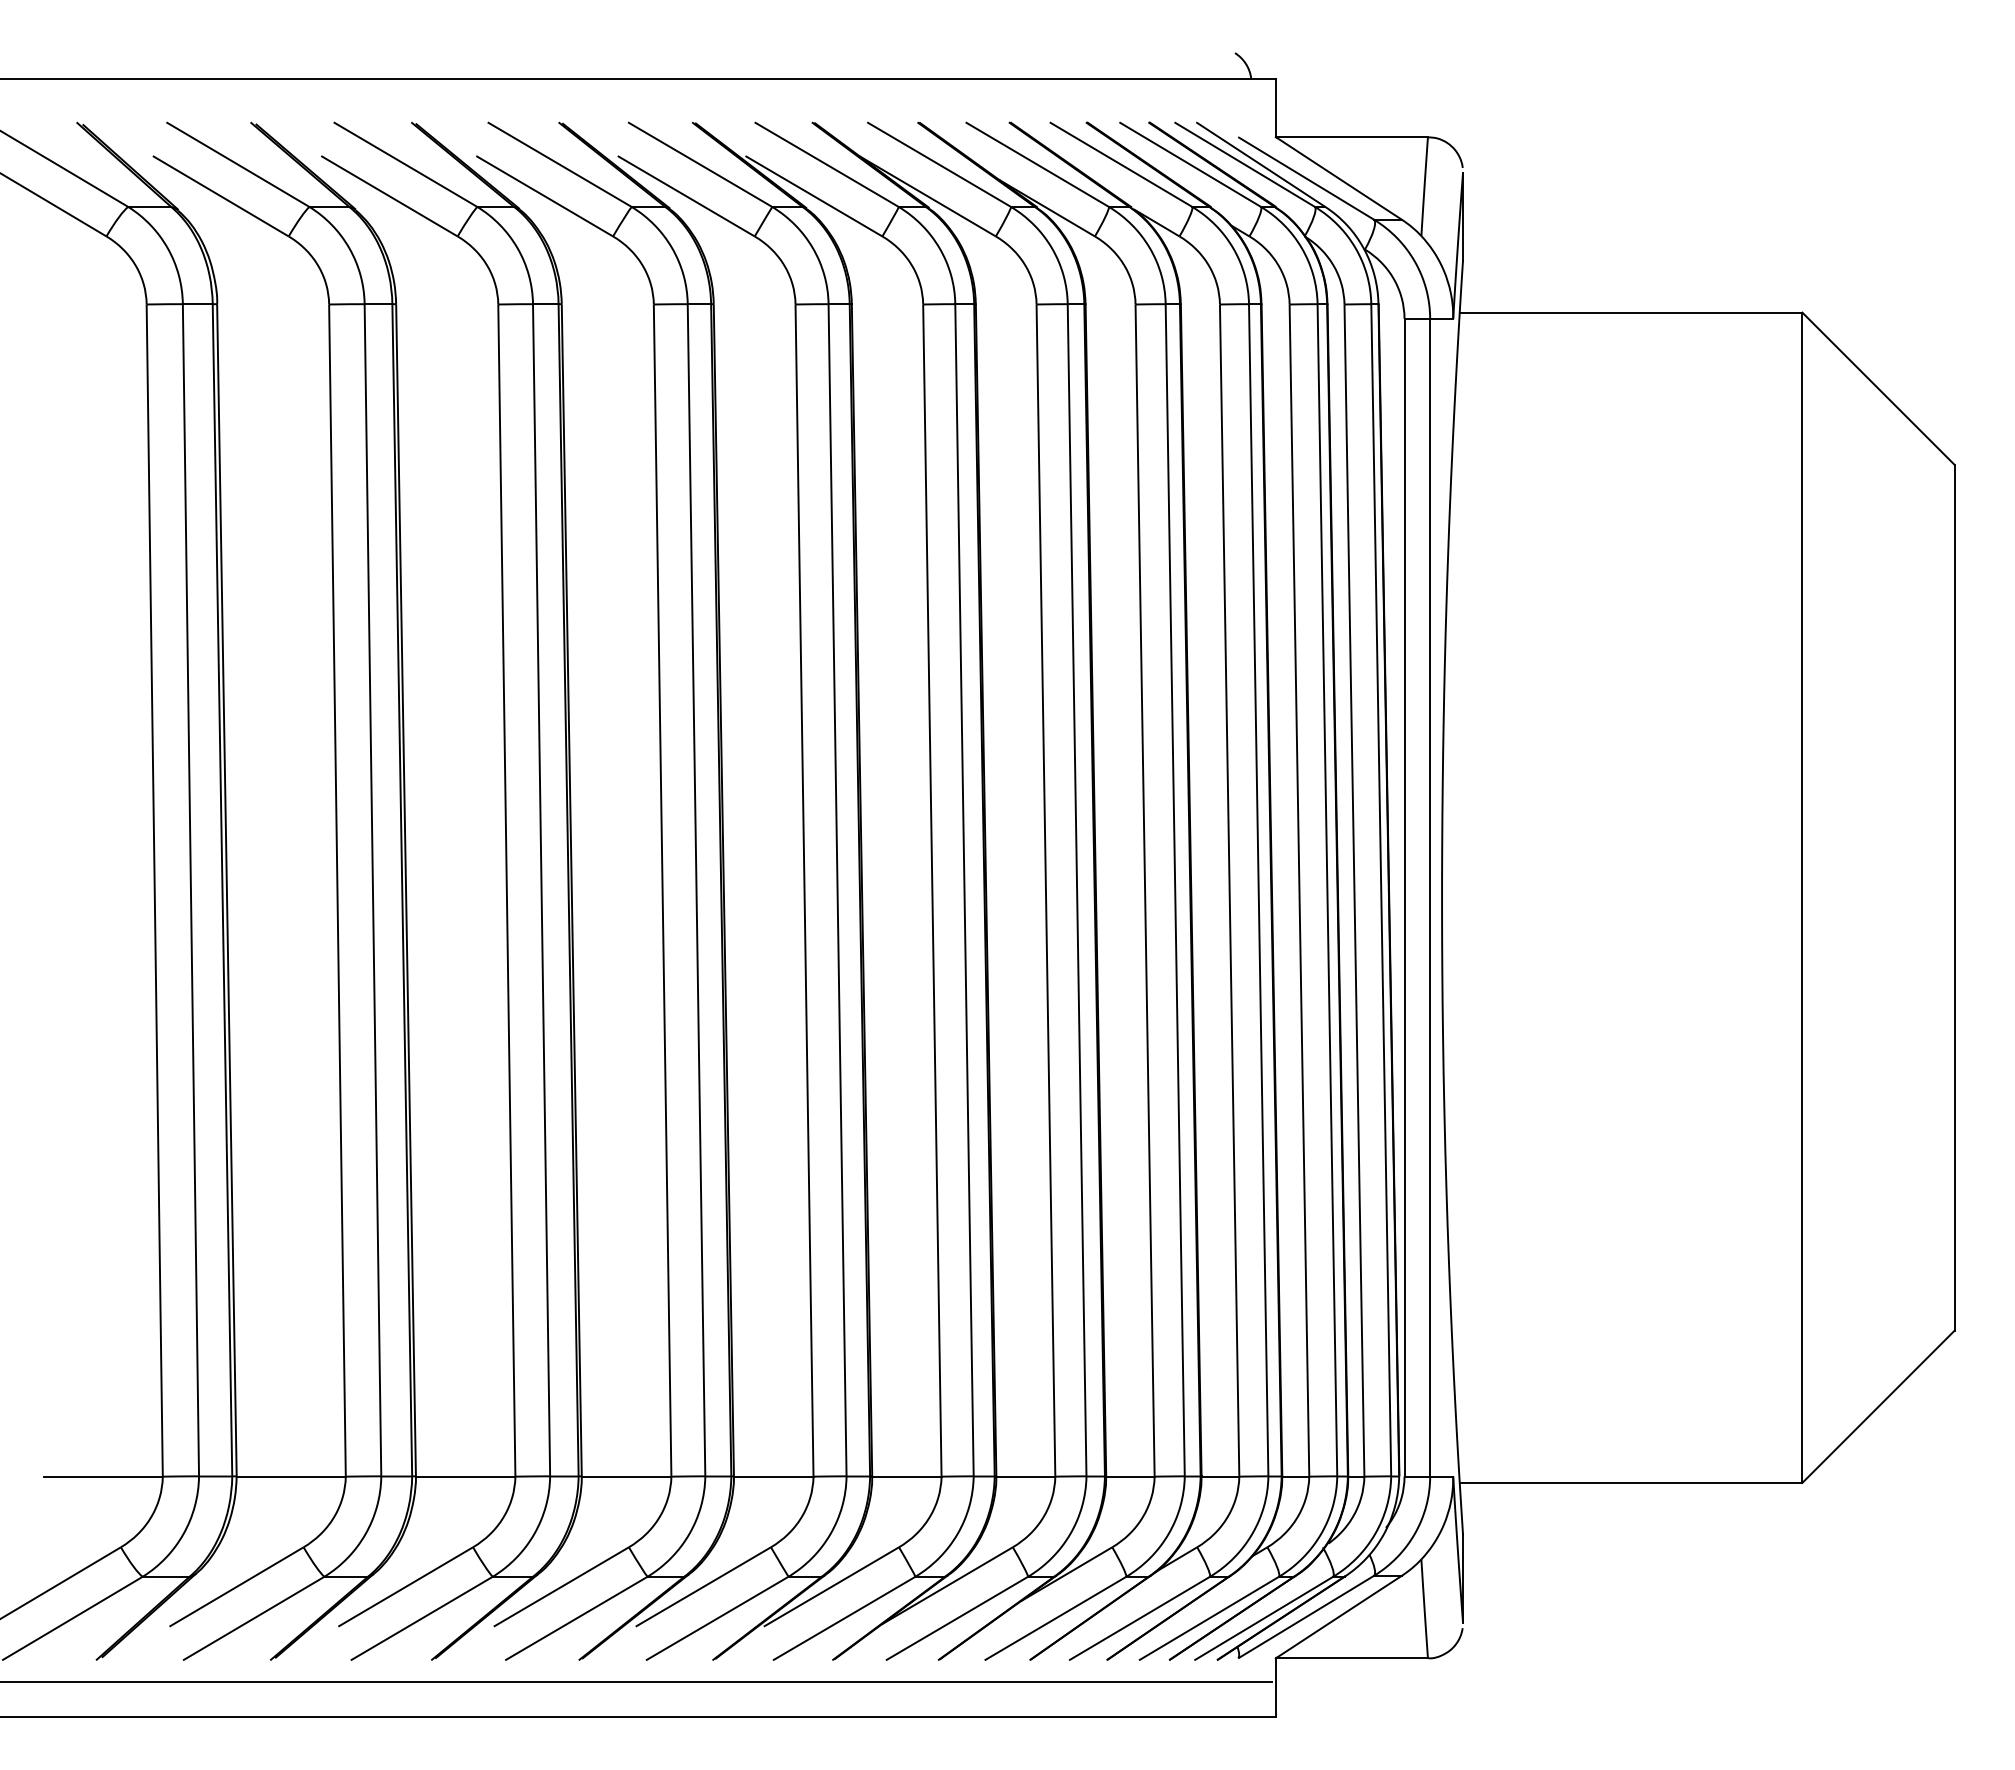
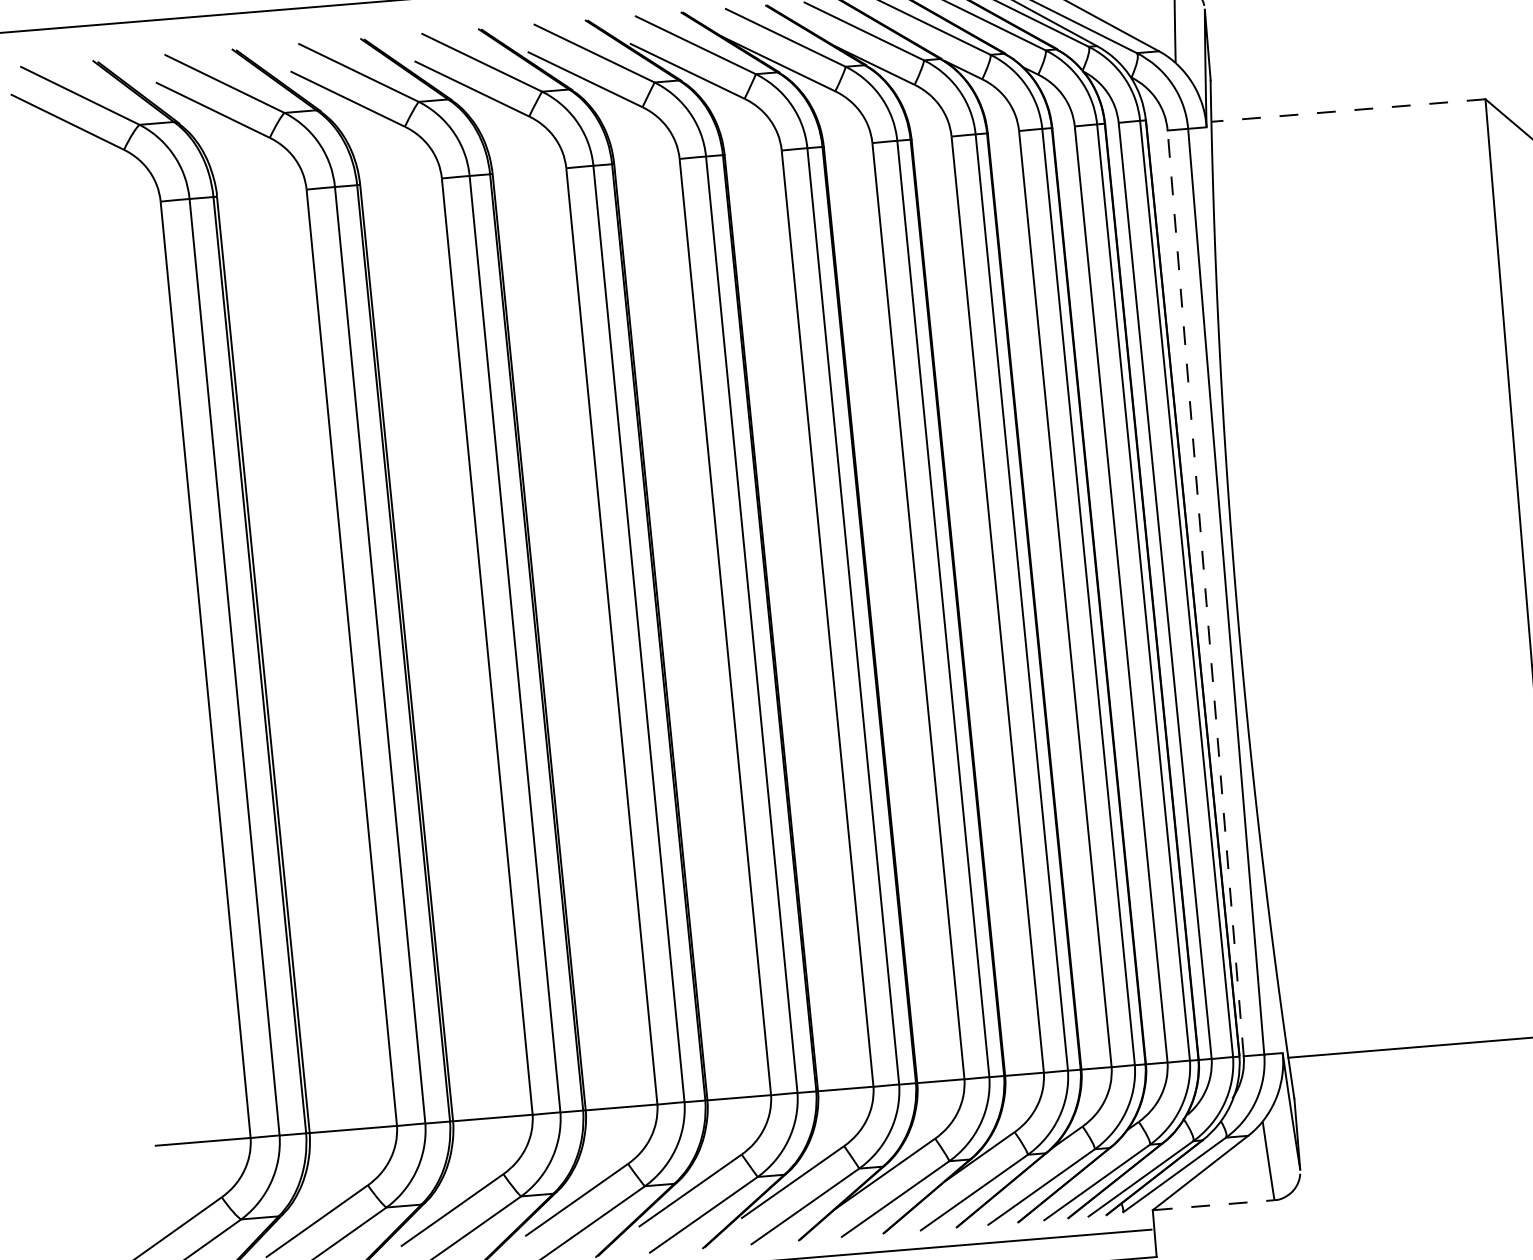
line: (1630, 312) -> (1347, 110), solid -> dashed
line: (1404, 897) -> (1205, 593), solid -> dashed
line: (1353, 1658) -> (1214, 1205), solid -> dashed

